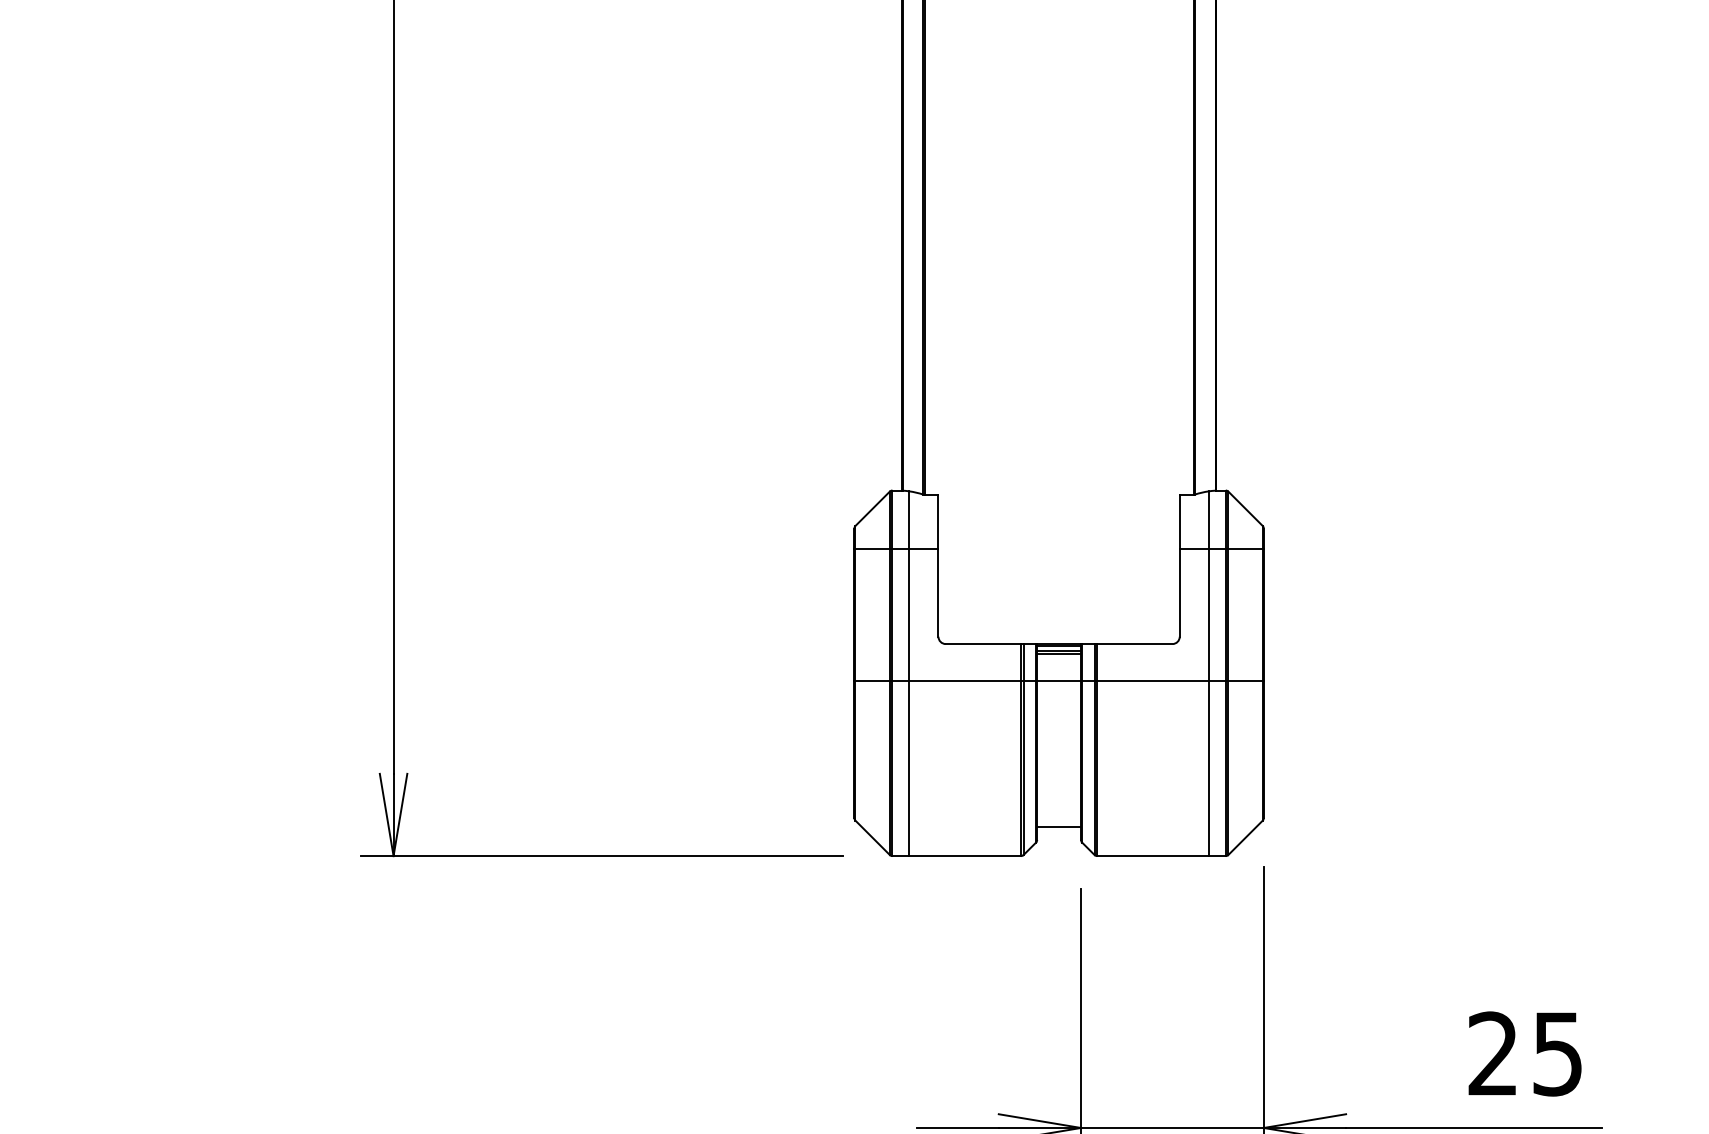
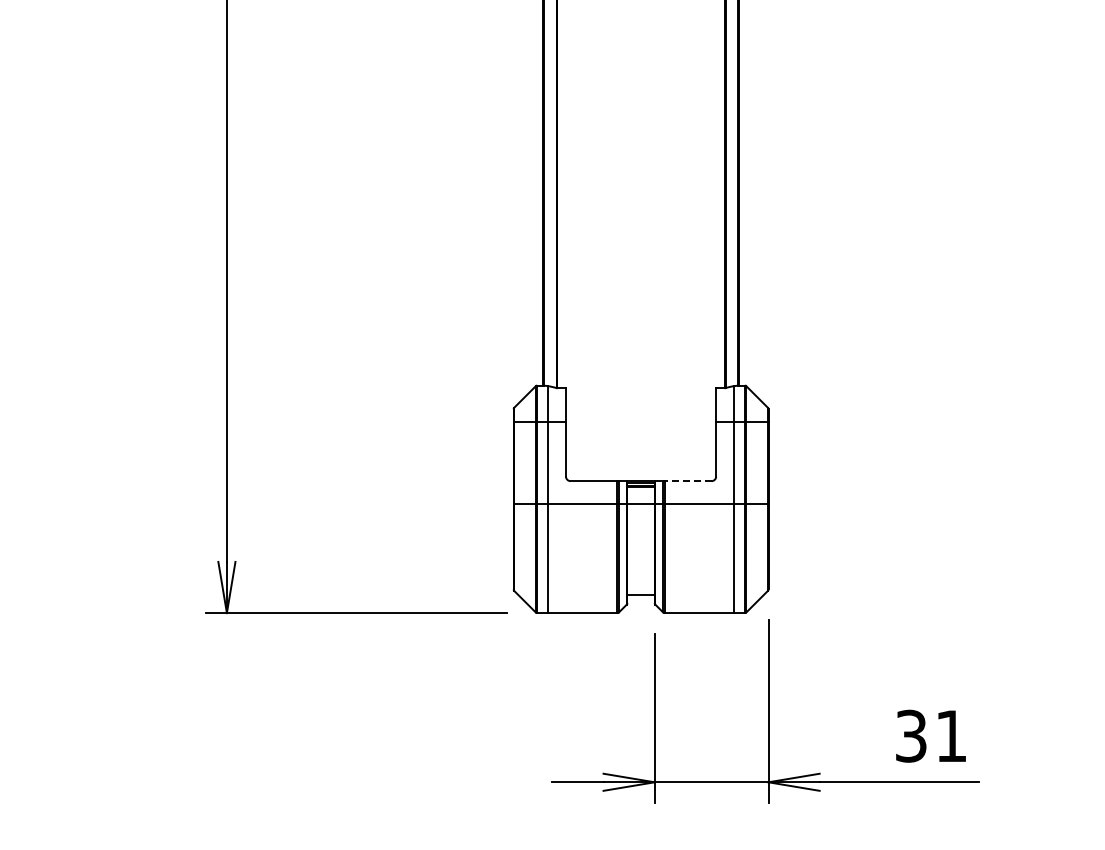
line: (1133, 644) -> (687, 481), solid -> dashed
text: (1525, 1052) -> (931, 735), 25 -> 31

